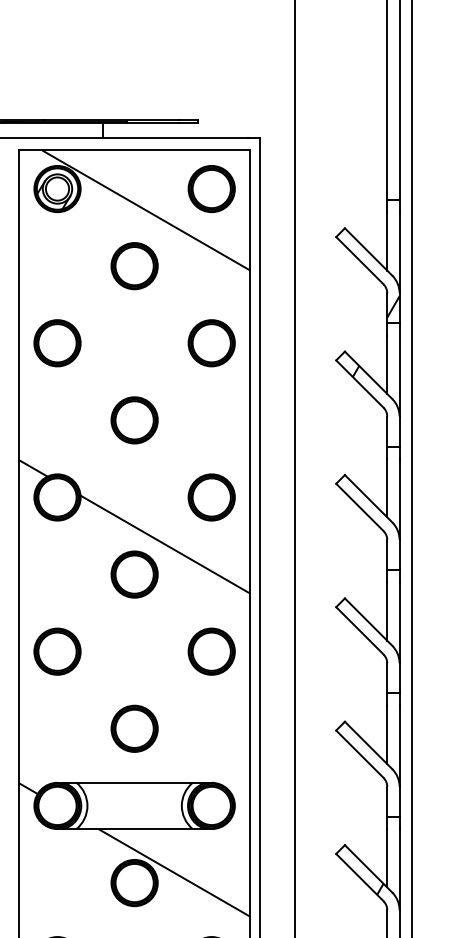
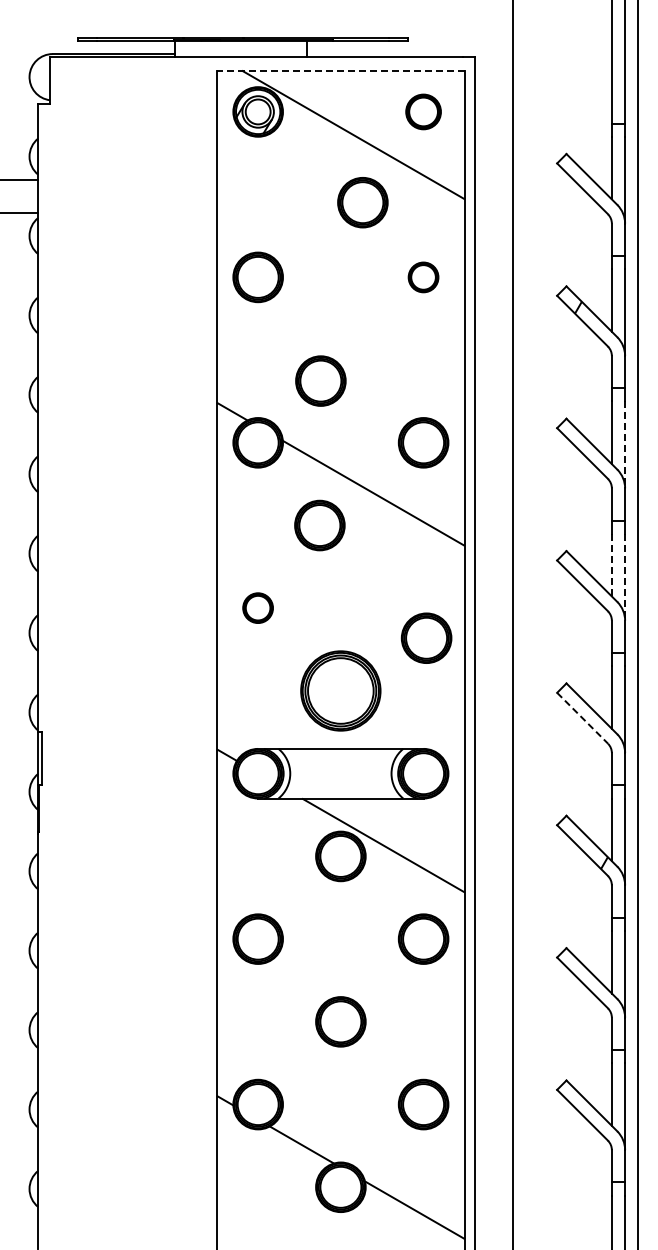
line: (134, 150) -> (340, 70), solid -> dashed
part: (211, 188) -> (423, 111), size x0.7
part: (134, 265) -> (362, 202), moved
hatch: (393, 306) -> (618, 237), removed
part: (211, 343) -> (423, 277), size x0.6
part: (134, 419) -> (320, 380), moved
line: (399, 499) -> (625, 445), solid -> dashed
part: (134, 574) -> (319, 525), moved
line: (386, 610) -> (611, 564), solid -> dashed
line: (399, 623) -> (625, 577), solid -> dashed
part: (56, 650) -> (257, 607), size x0.6
part: (211, 650) -> (426, 637), moved
part: (134, 728) -> (340, 690), size x1.6
line: (359, 754) -> (582, 718), solid -> dashed

